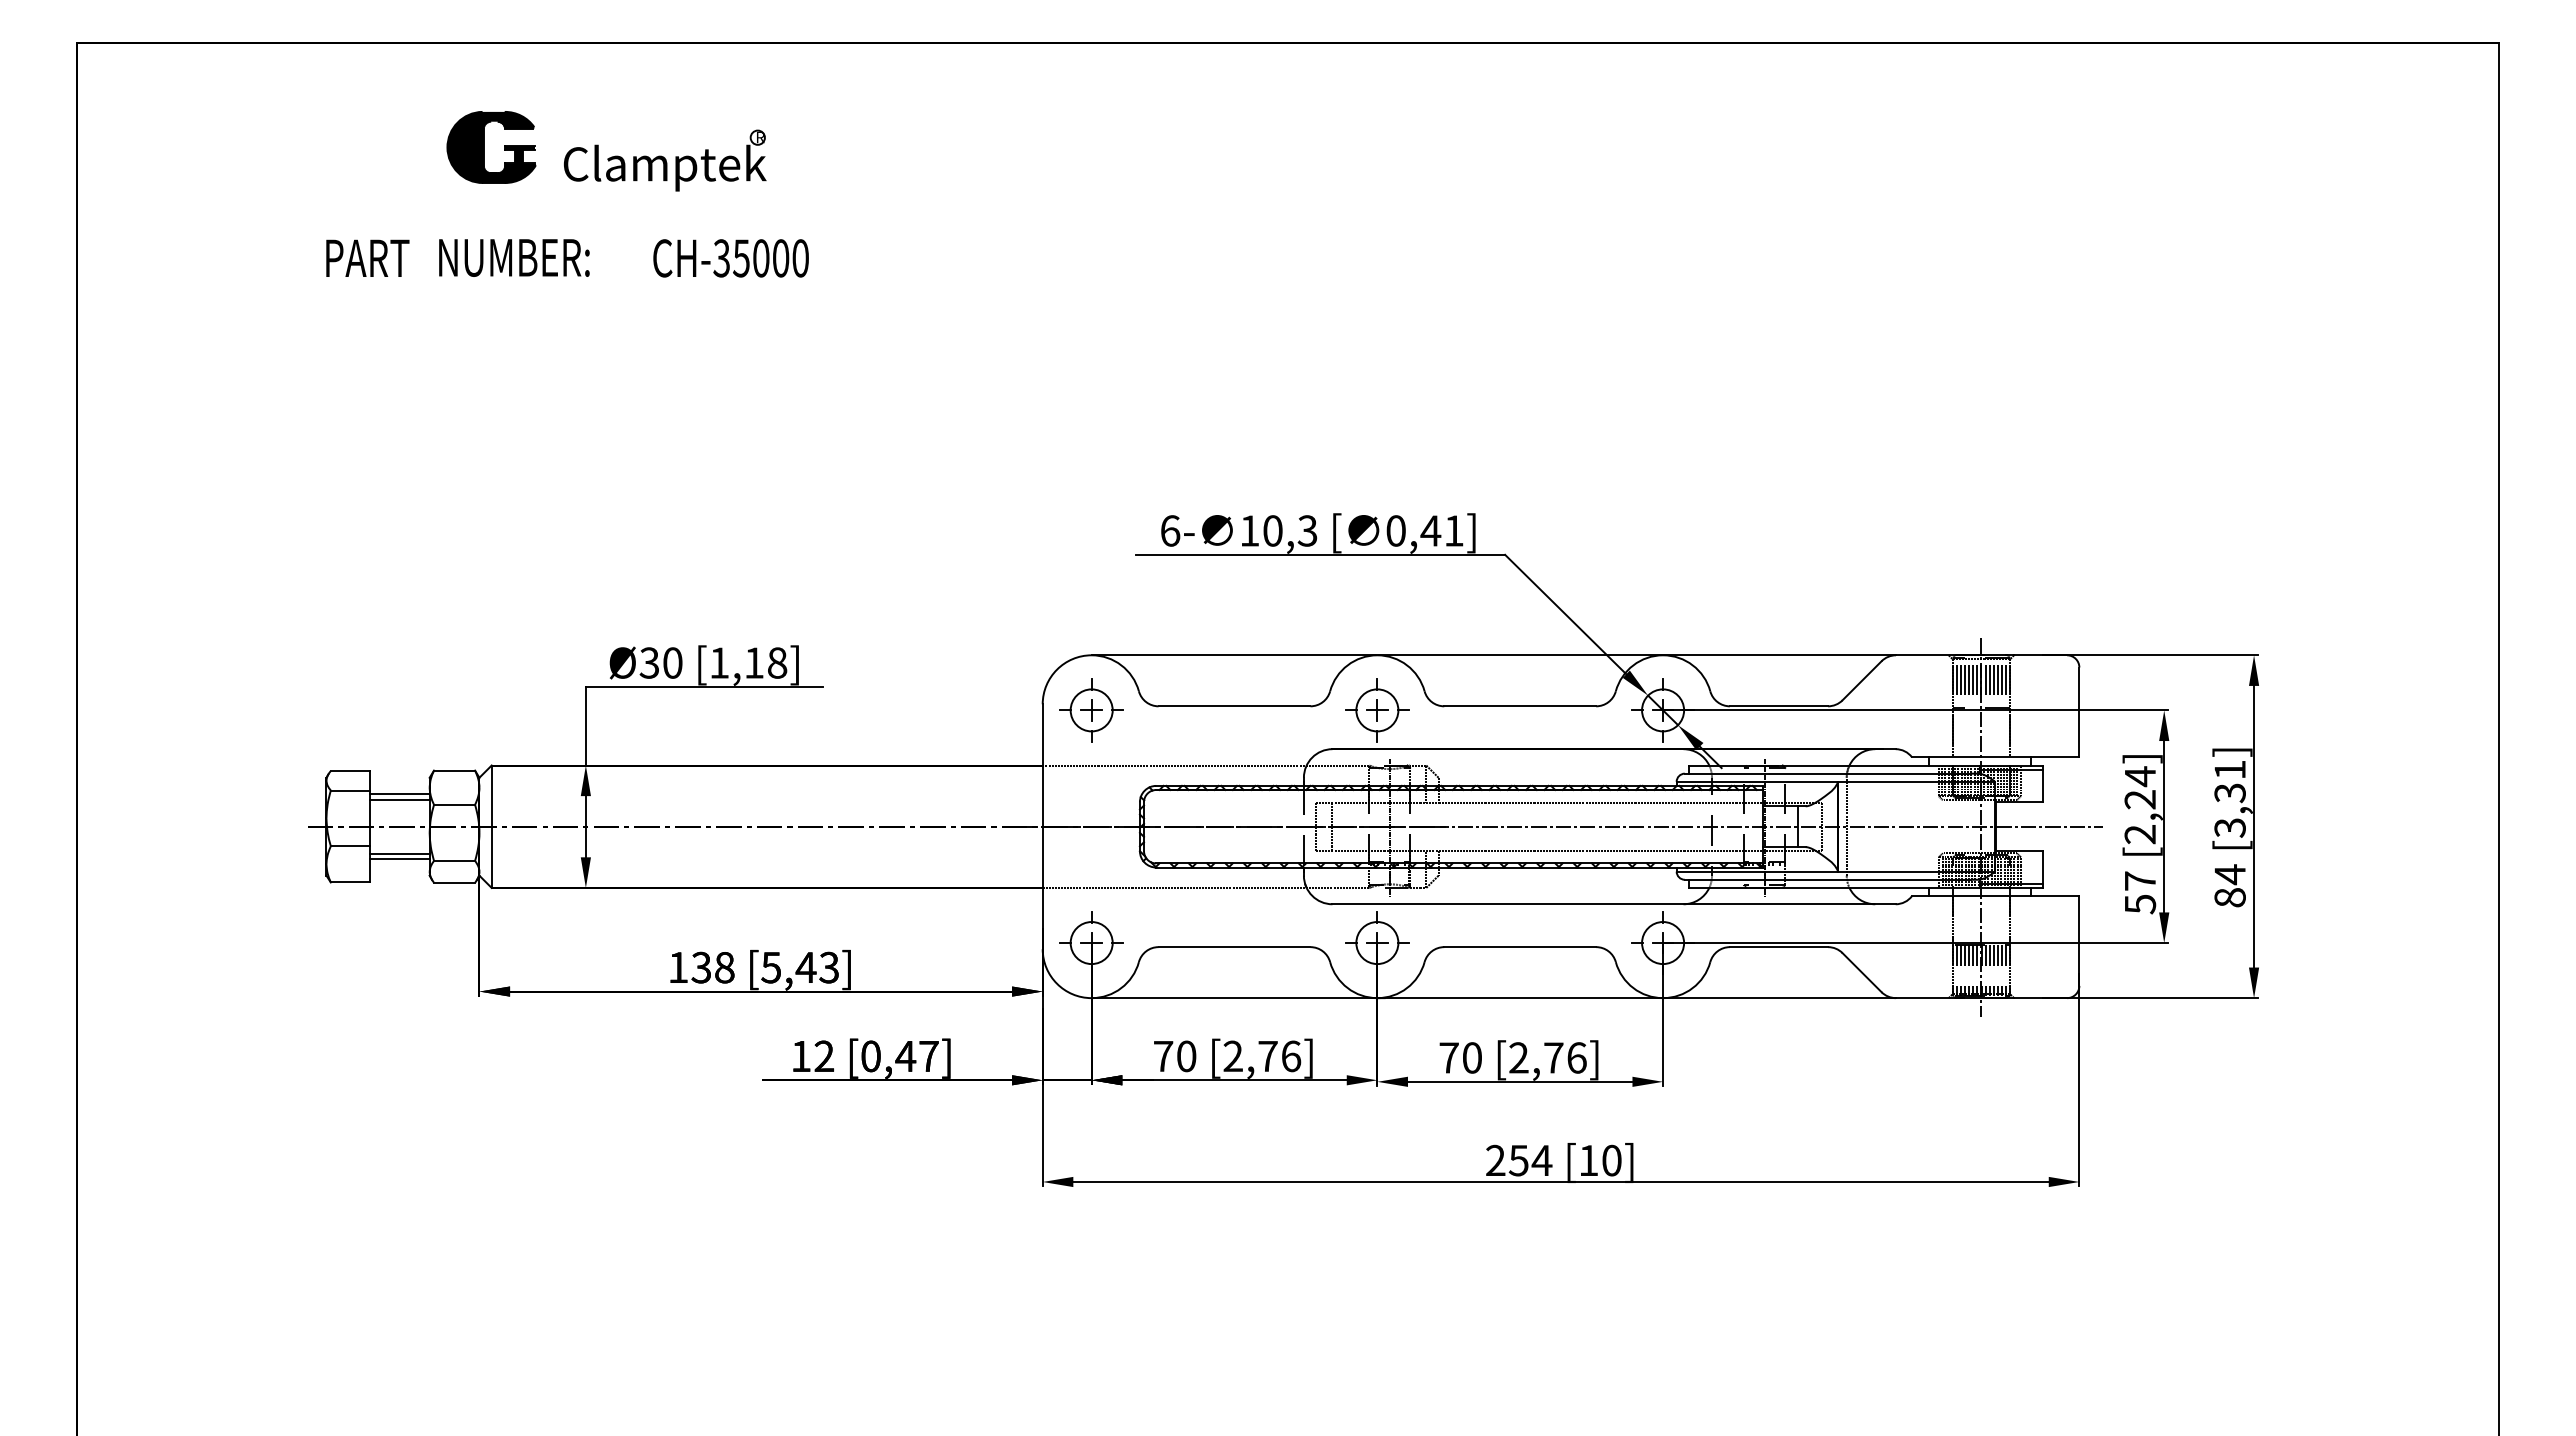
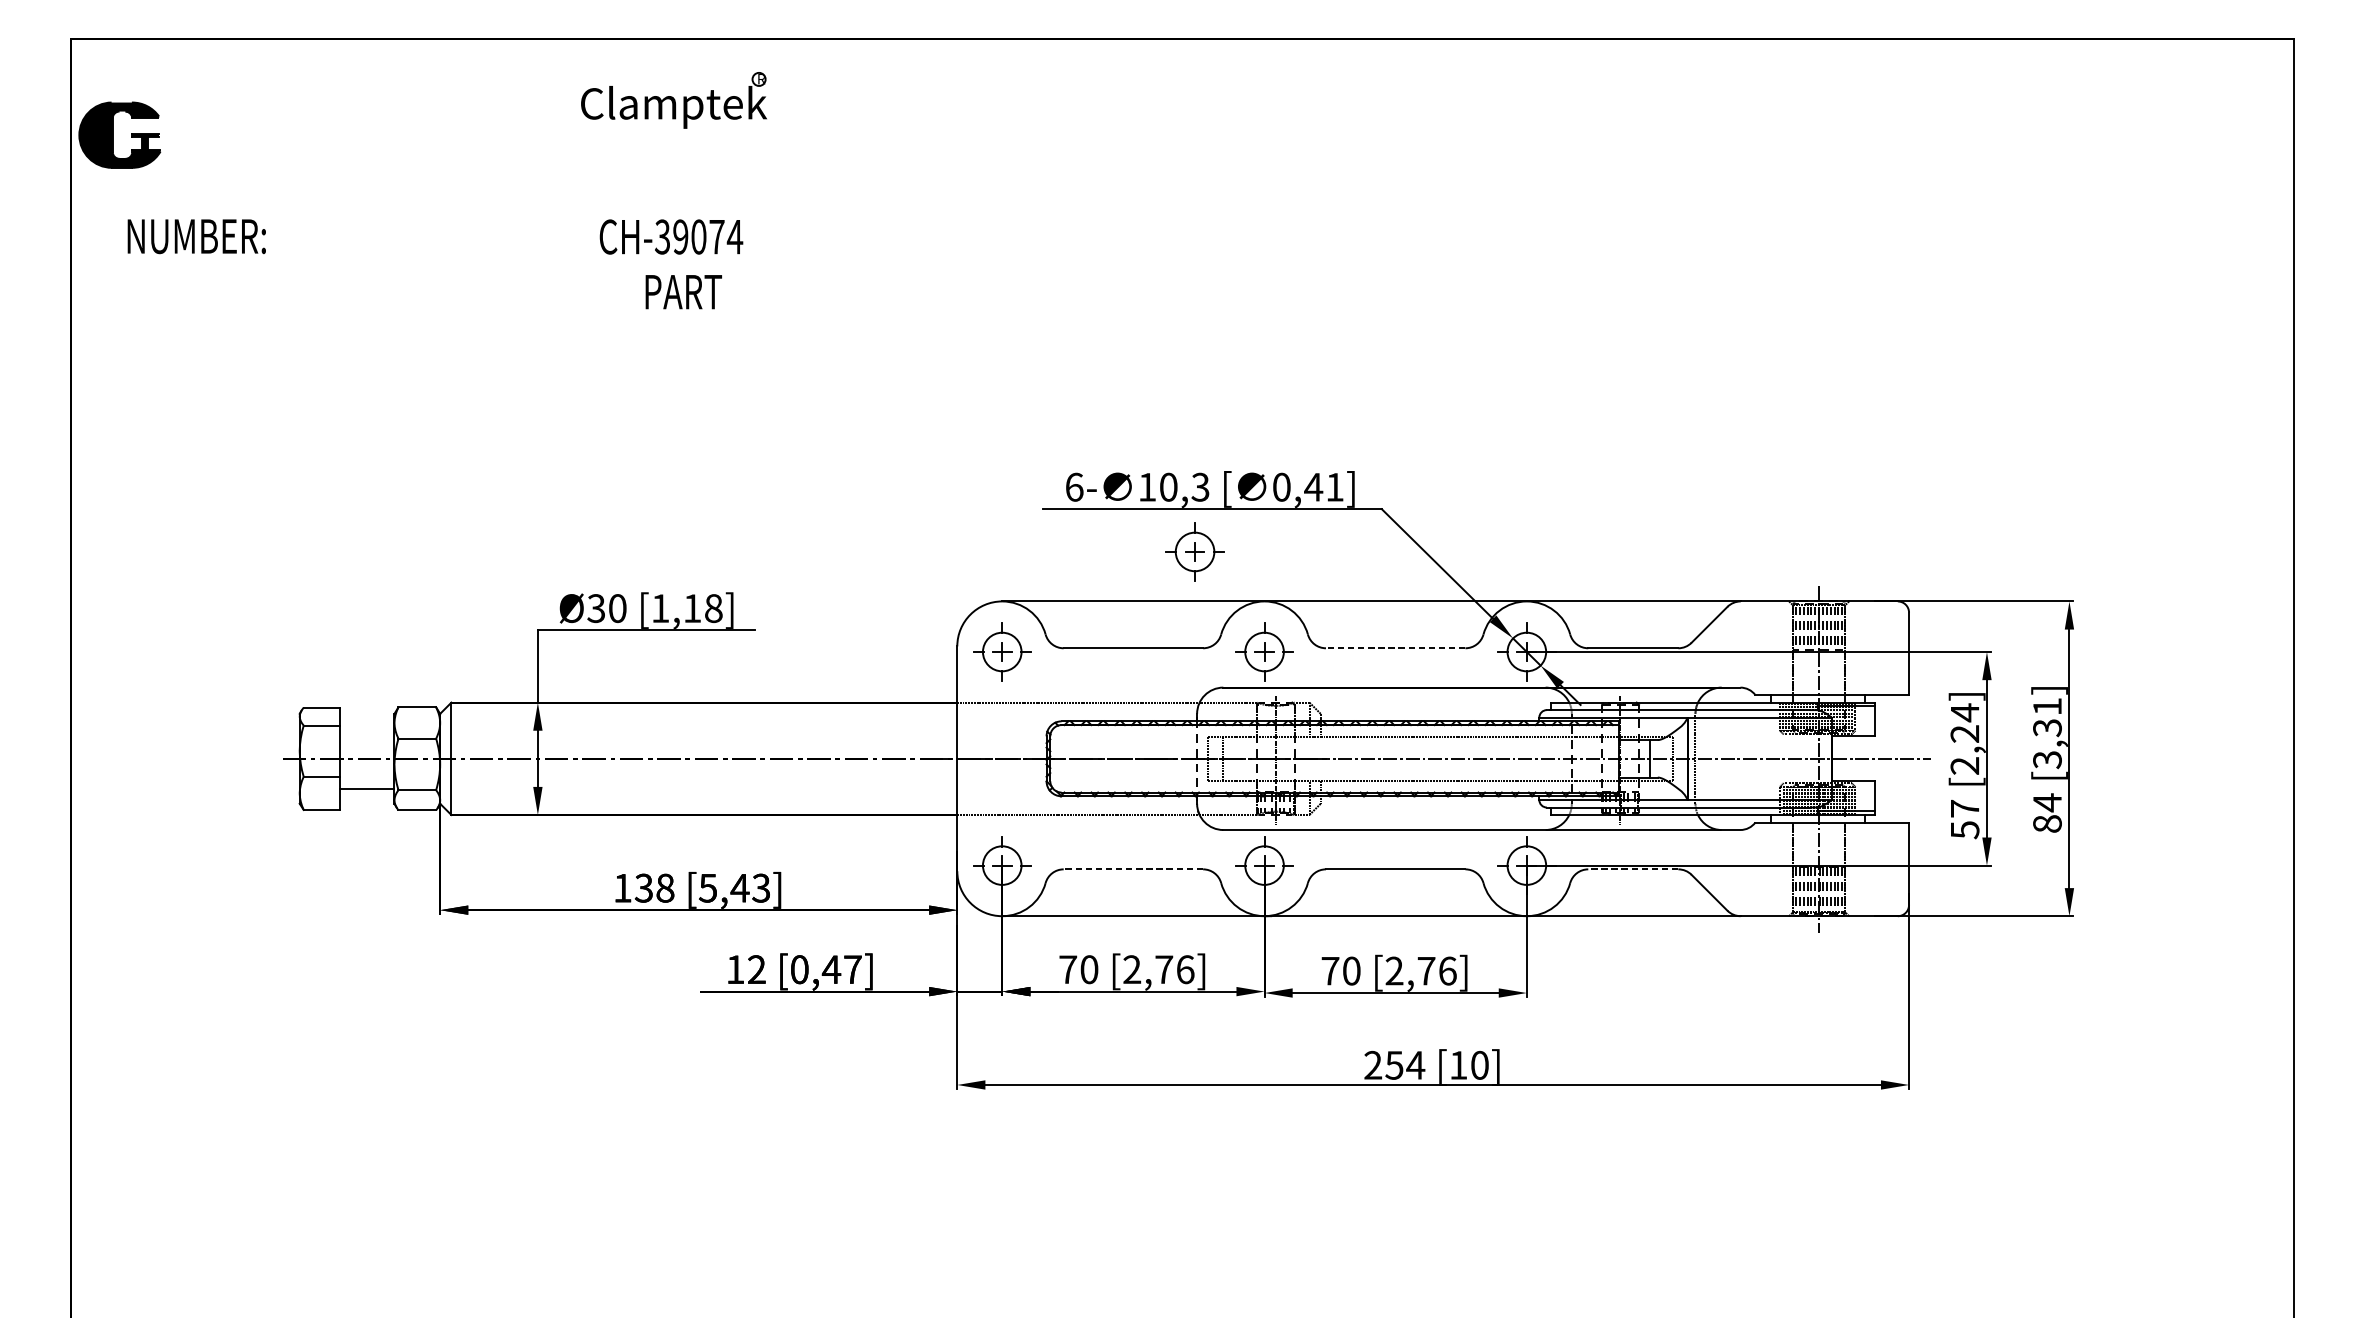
part: (484, 147) -> (113, 135), moved
part: (665, 160) -> (674, 100), moved
text: (367, 257) -> (683, 291), moved
text: (514, 257) -> (196, 236), moved
text: (771, 258) -> (708, 237), CH-35000 -> CH-39074
part: (1301, 601) -> (1194, 552), added
line: (1520, 706) -> (1395, 648), solid -> dashed
line: (399, 794) -> (366, 729), removed
line: (399, 799) -> (366, 733), removed
line: (399, 853) -> (366, 783), removed
line: (1234, 947) -> (1133, 869), solid -> dashed
line: (1778, 947) -> (1632, 869), solid -> dashed

